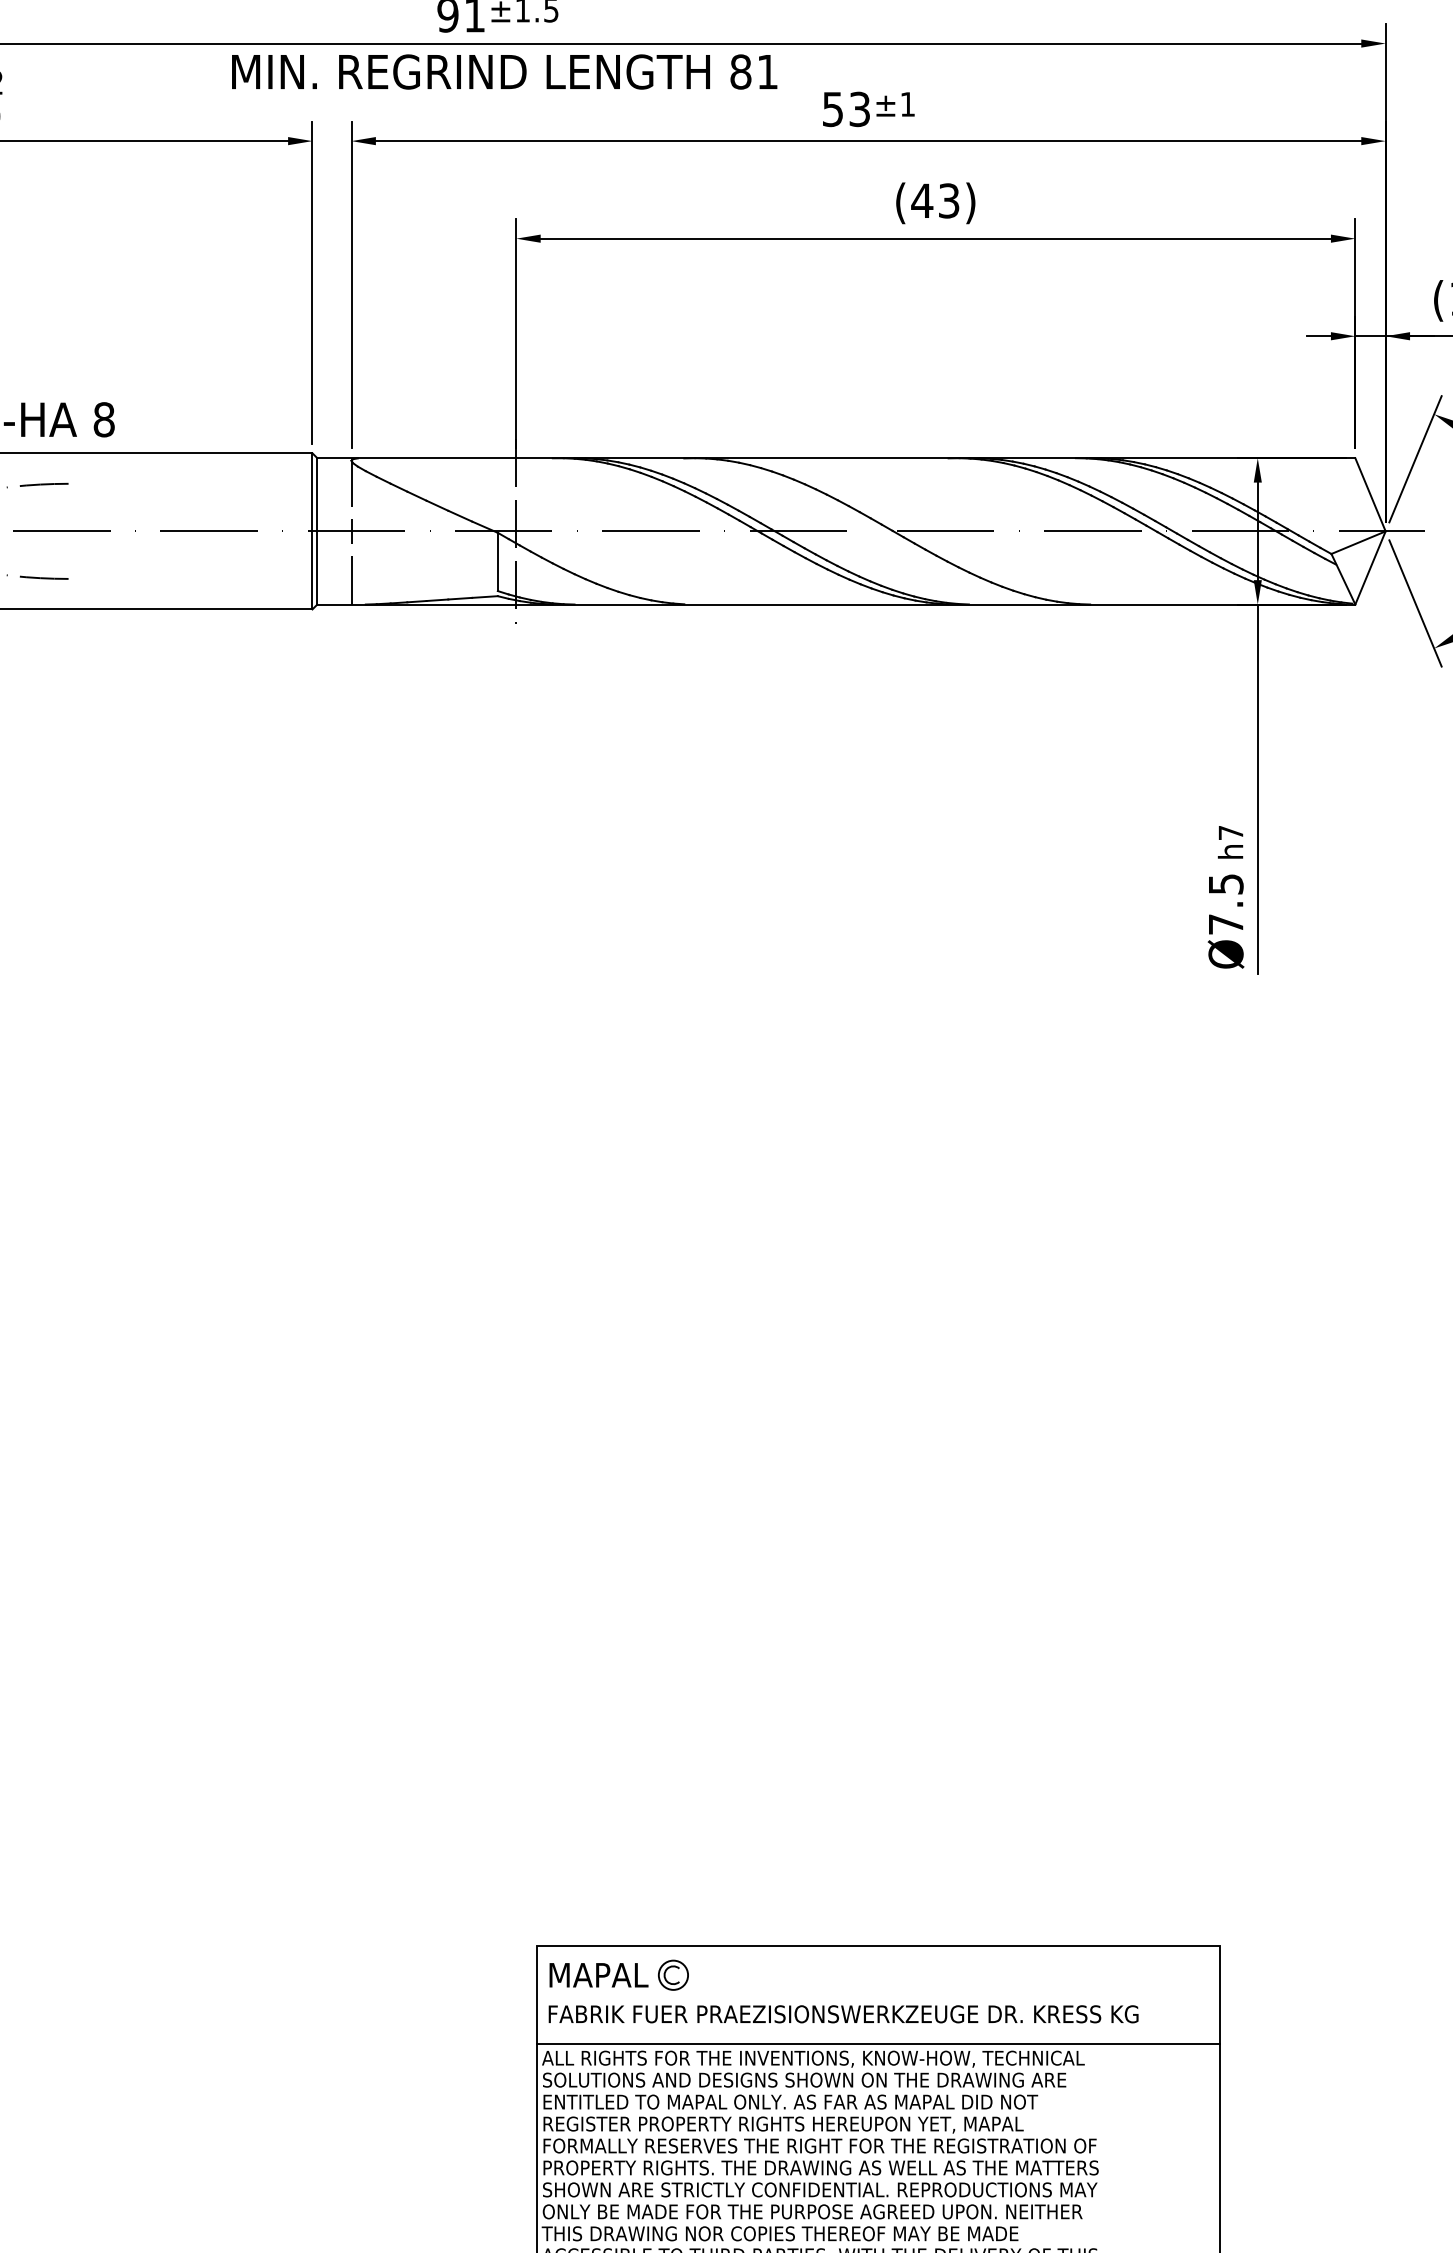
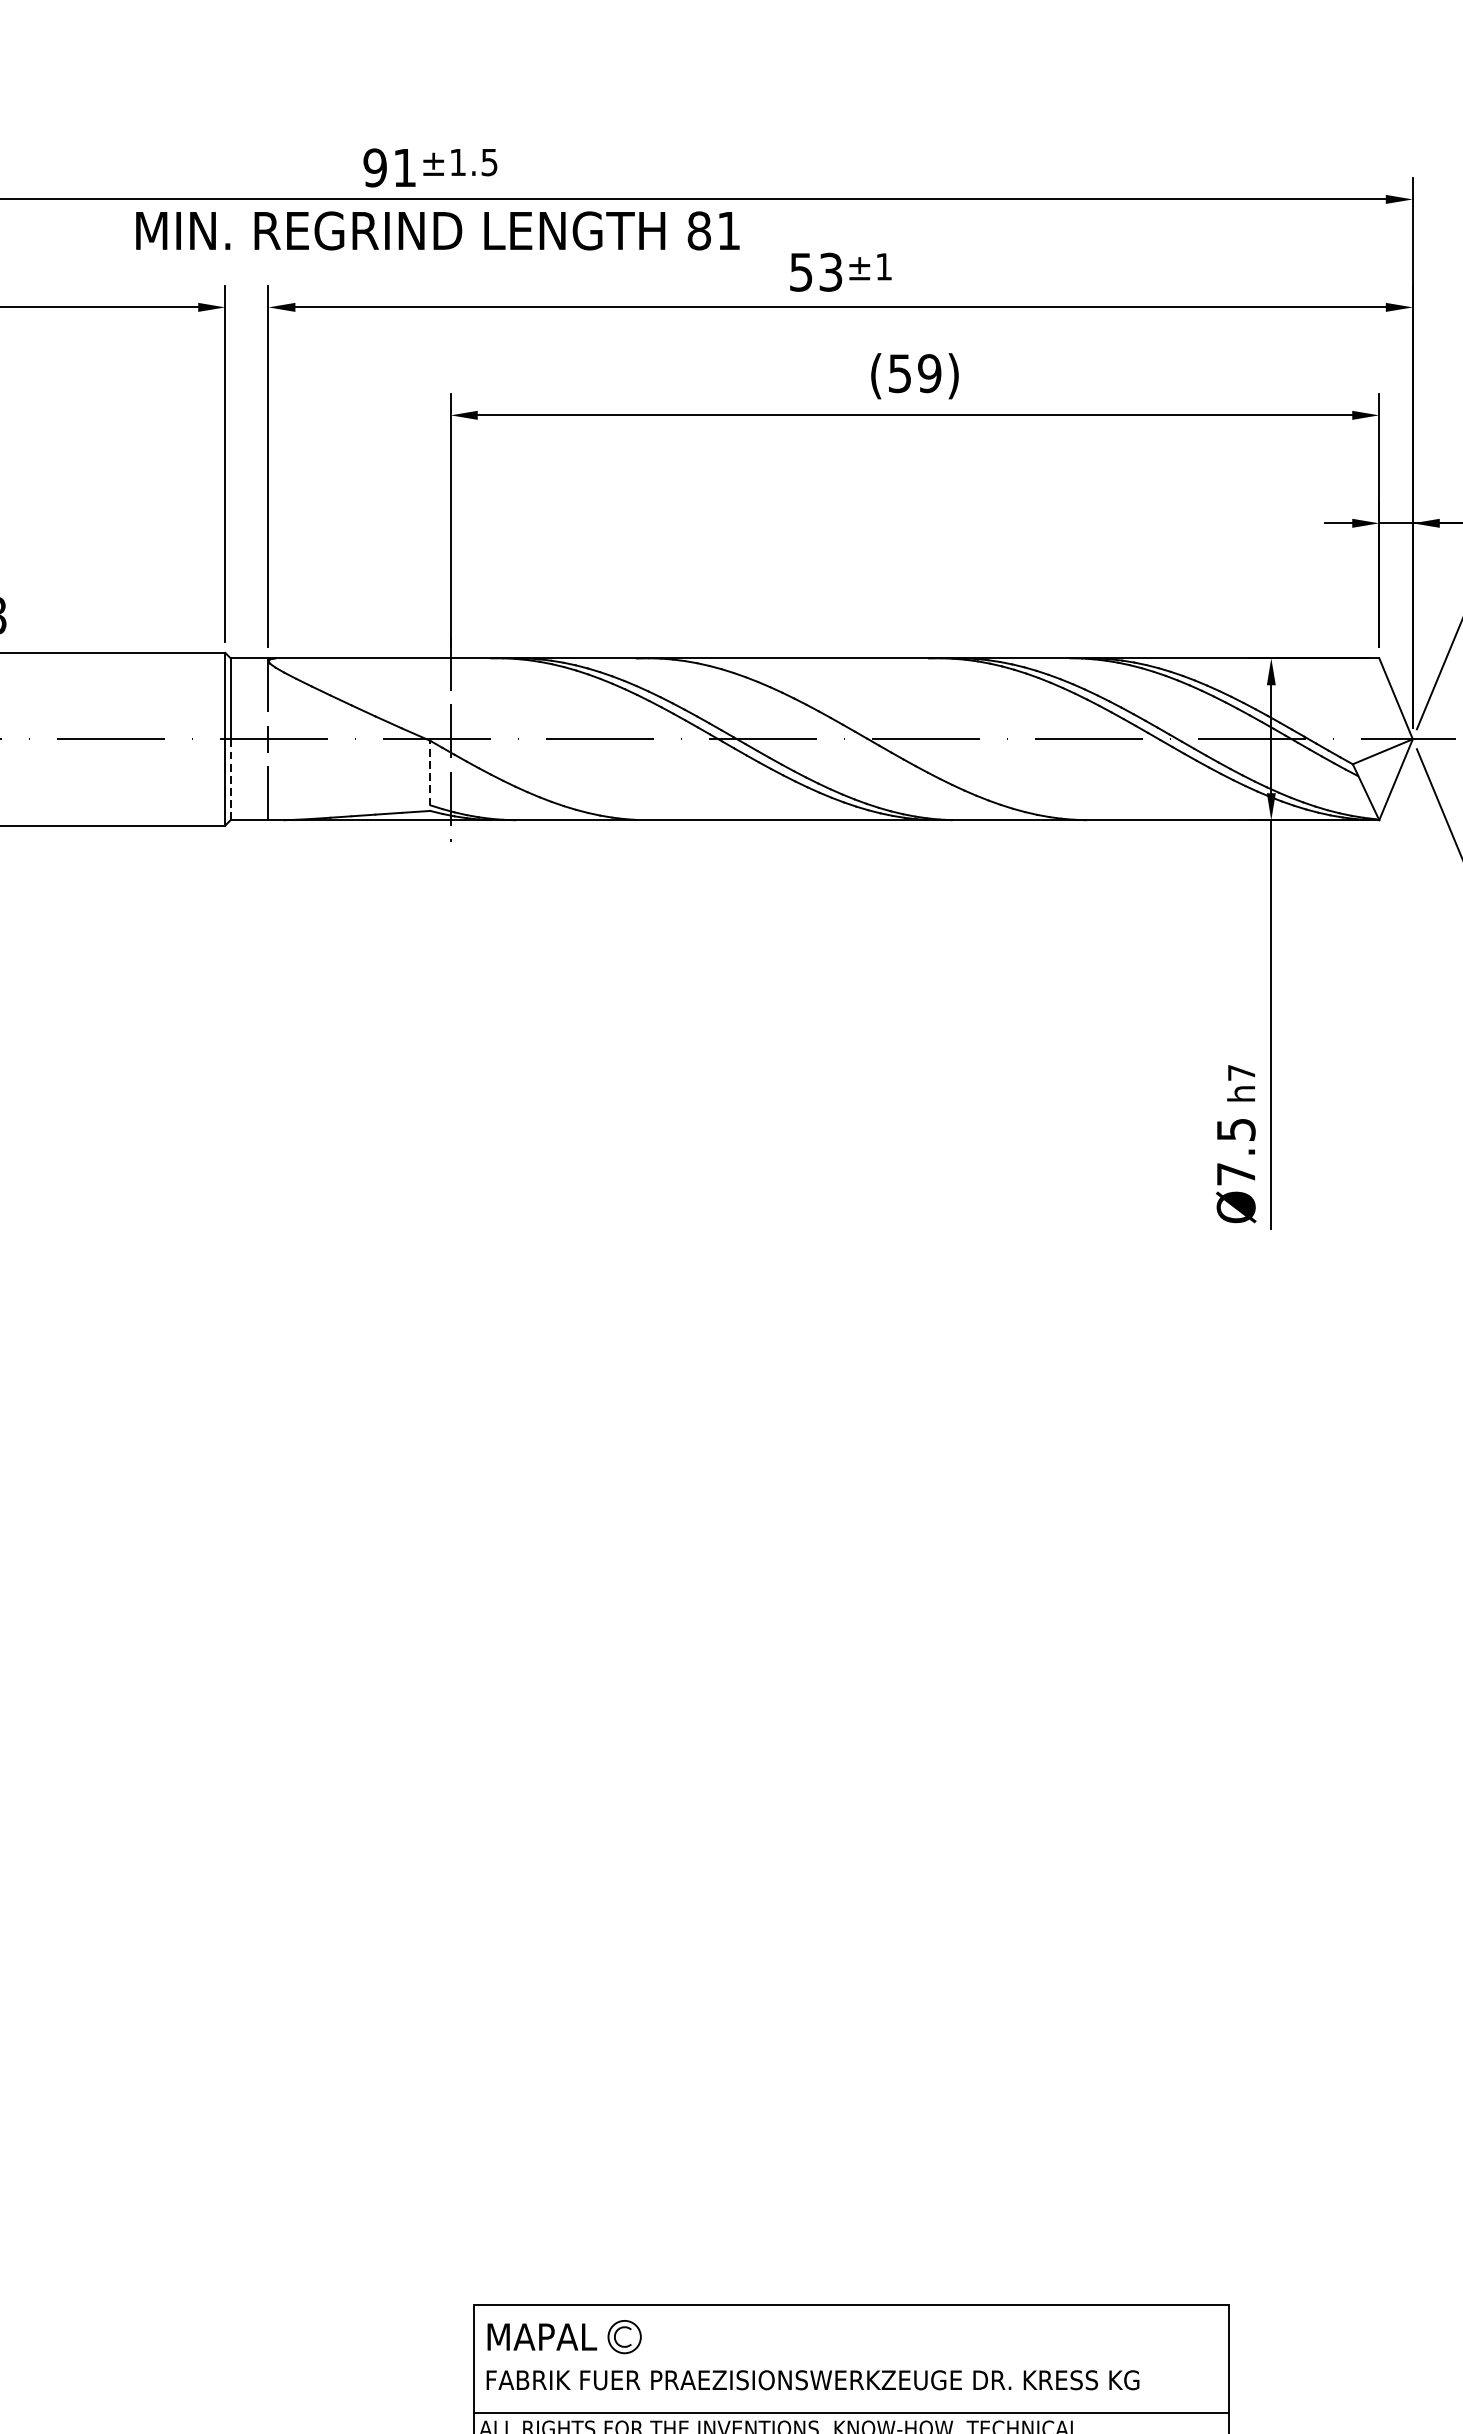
text: (935, 200) -> (914, 373), (43) -> (59)
line: (497, 561) -> (429, 772), solid -> dashed
line: (317, 567) -> (230, 779), solid -> dashed

